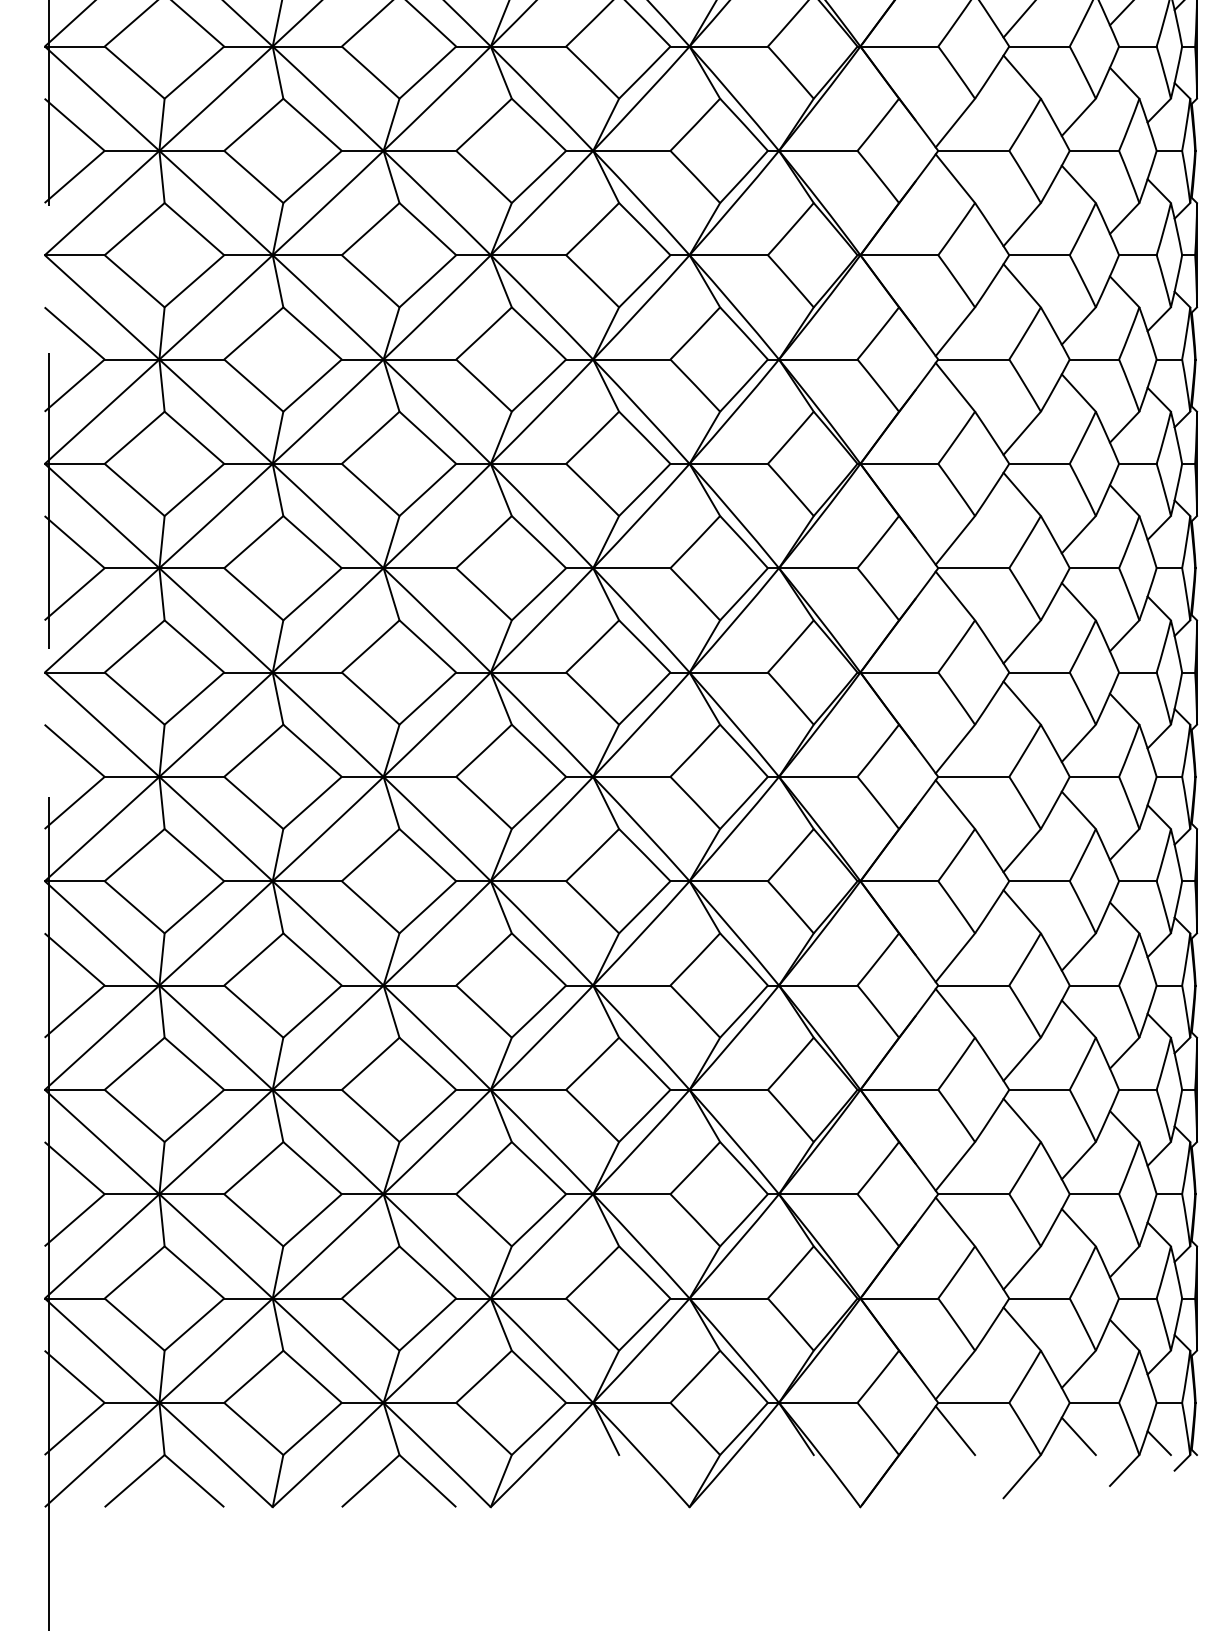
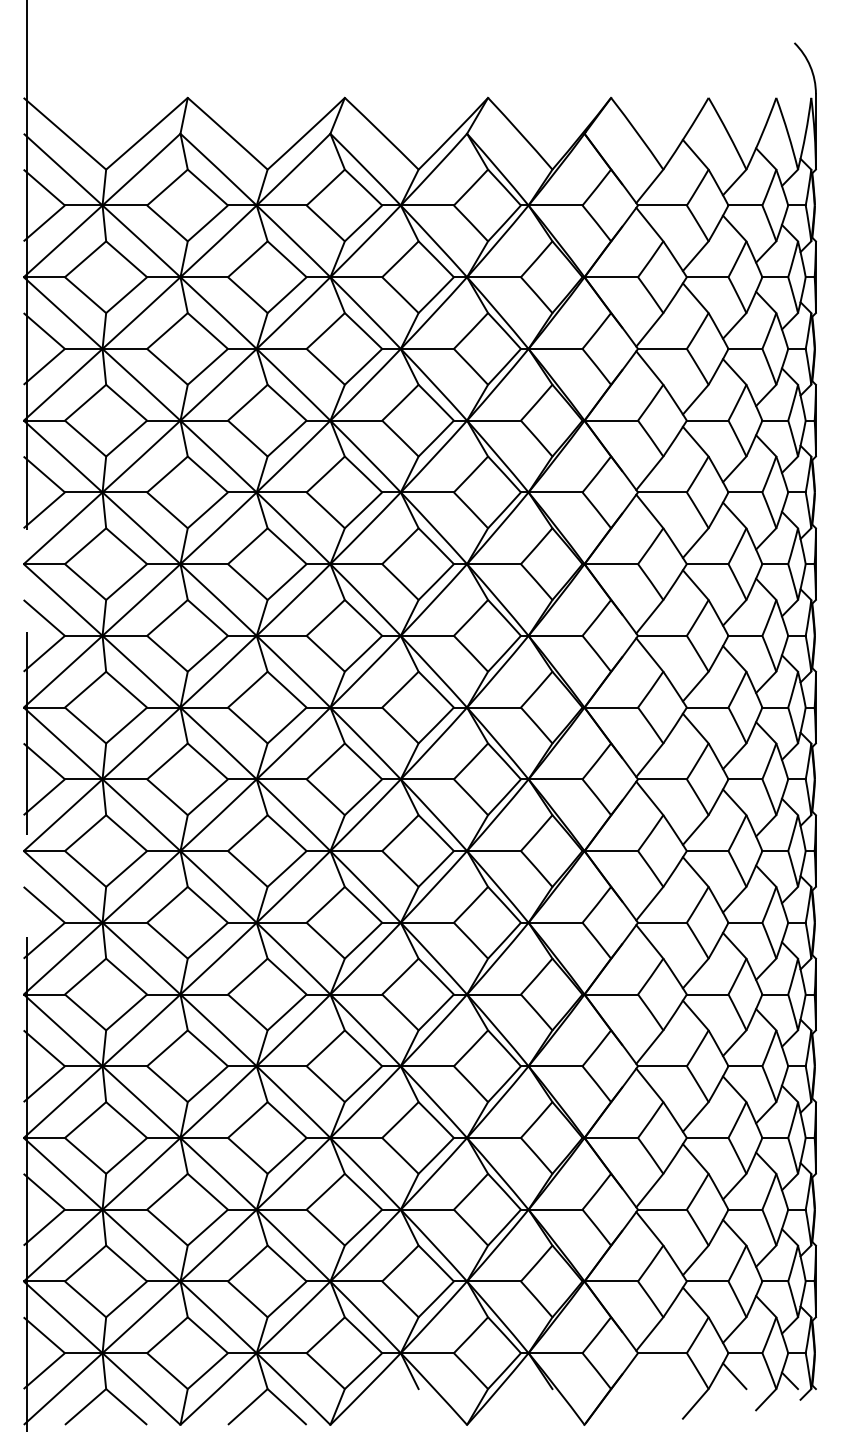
line: (954, 1430) -> (649, 1372), removed

